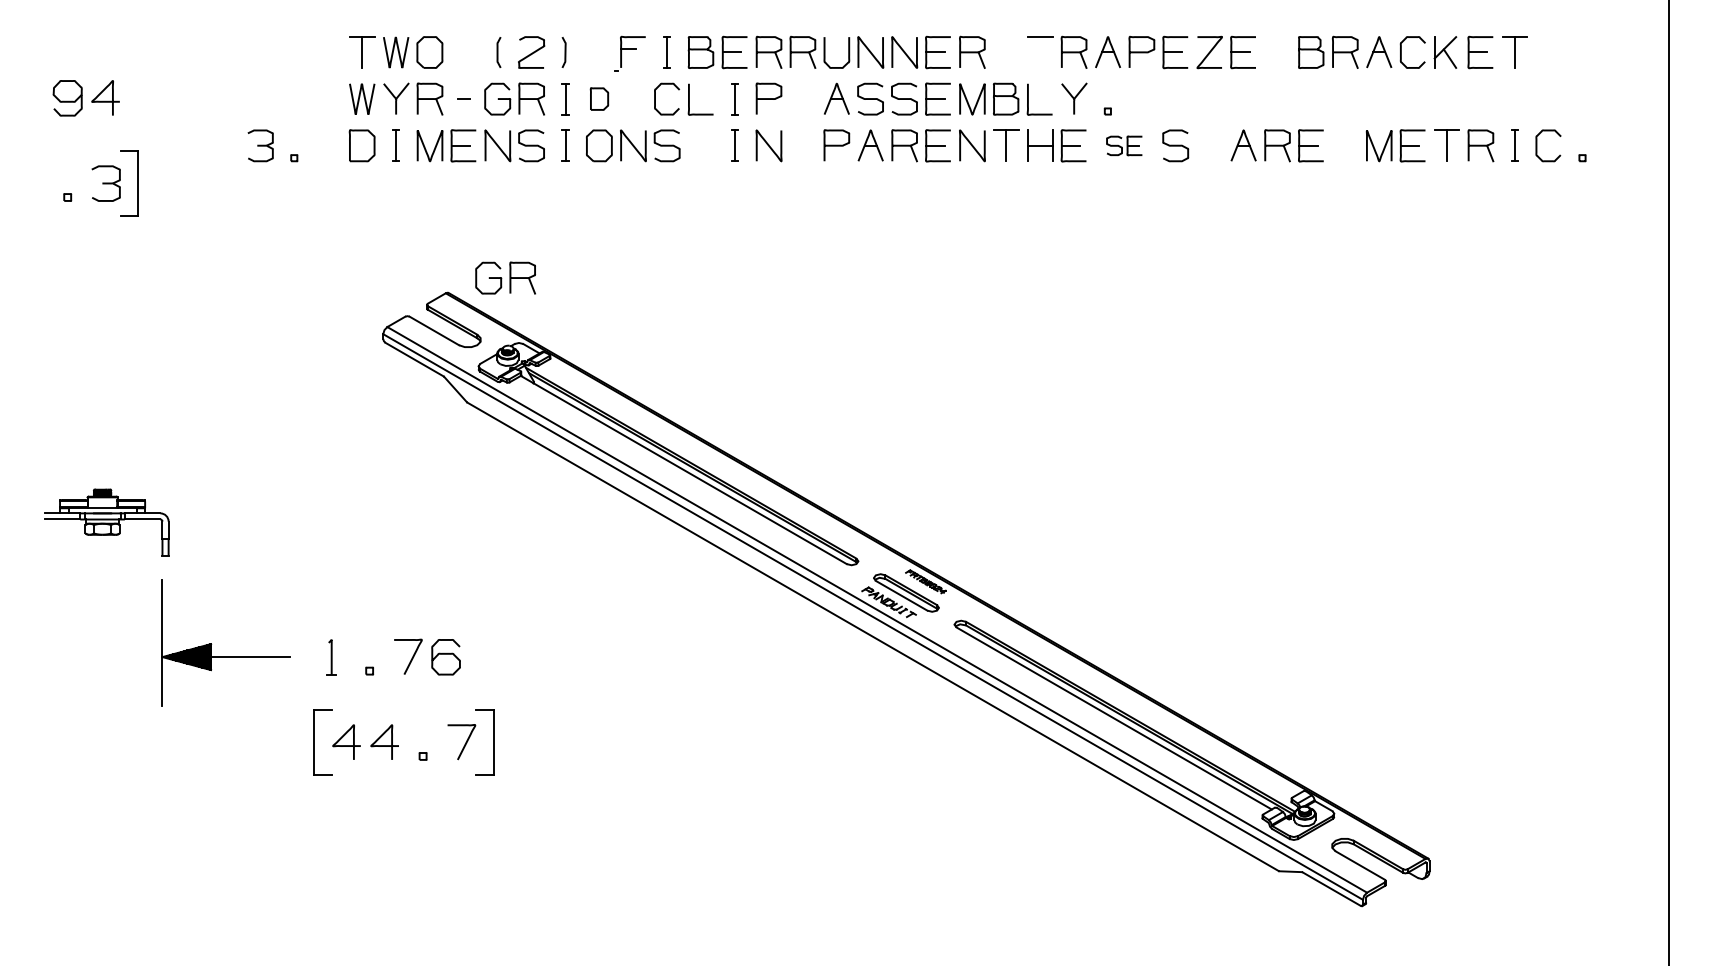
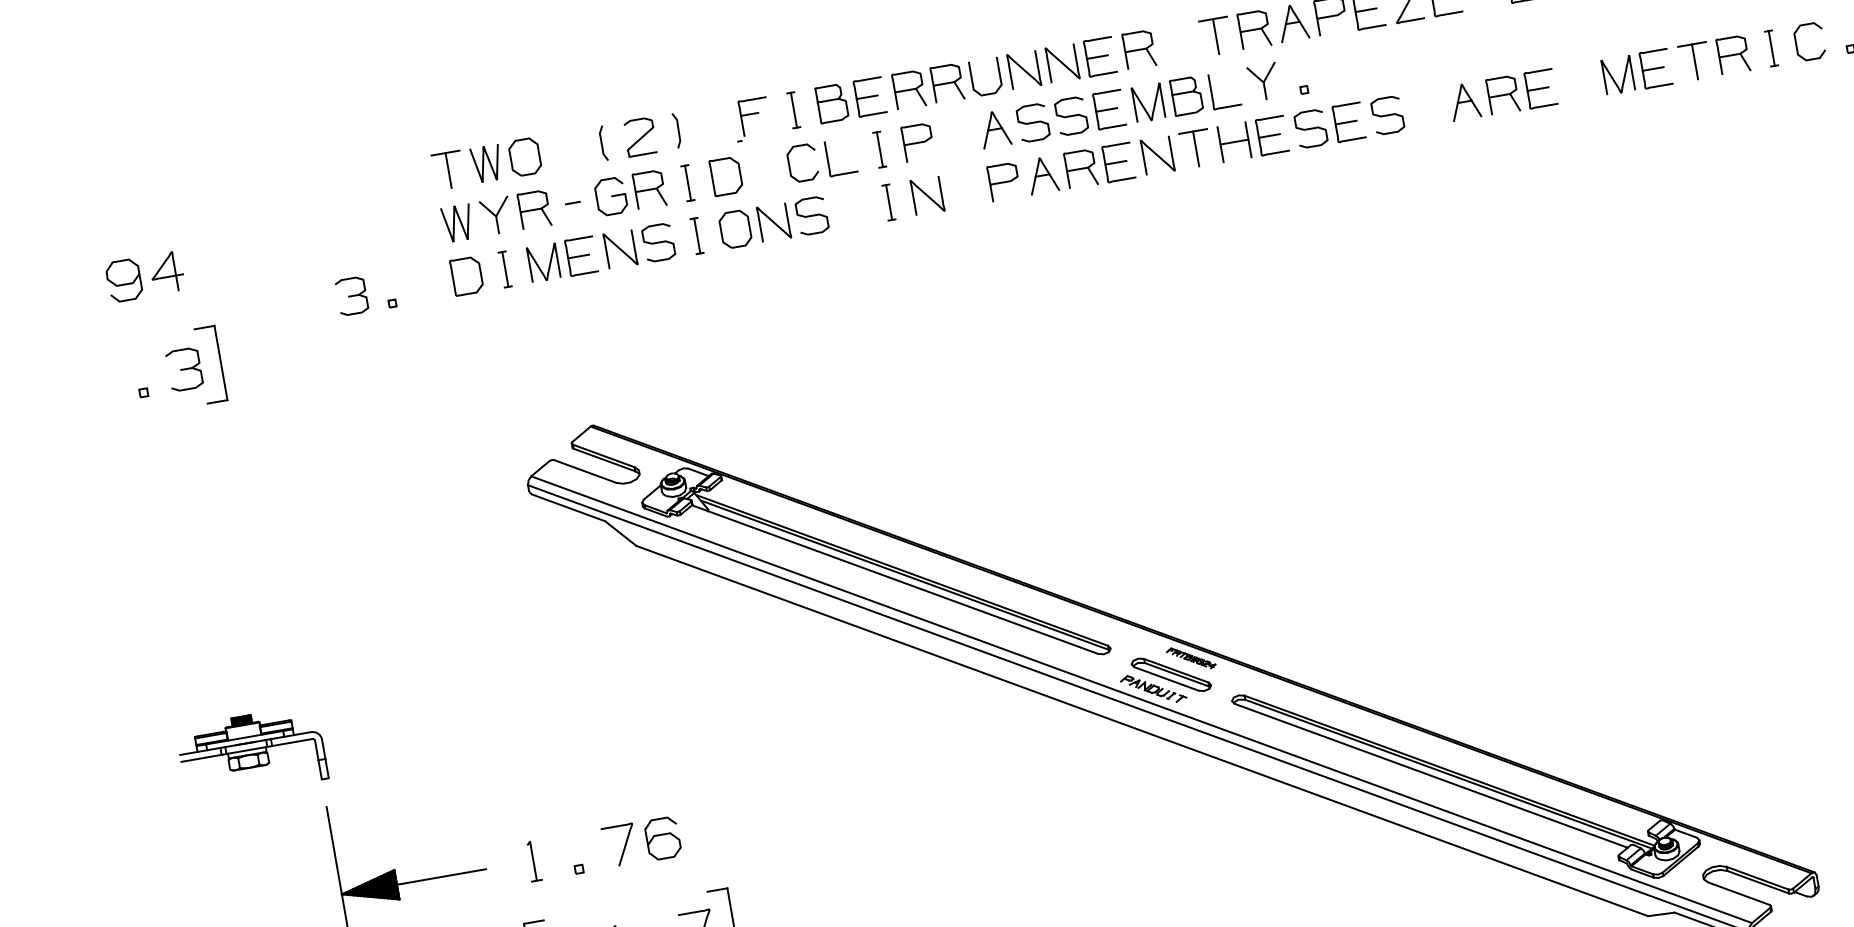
line: (1040, 52) -> (1216, 36), added
part: (599, 98) -> (726, 175), size x1.43
part: (1124, 145) -> (1329, 125), size x1.67
part: (505, 277) -> (655, 396), removed

